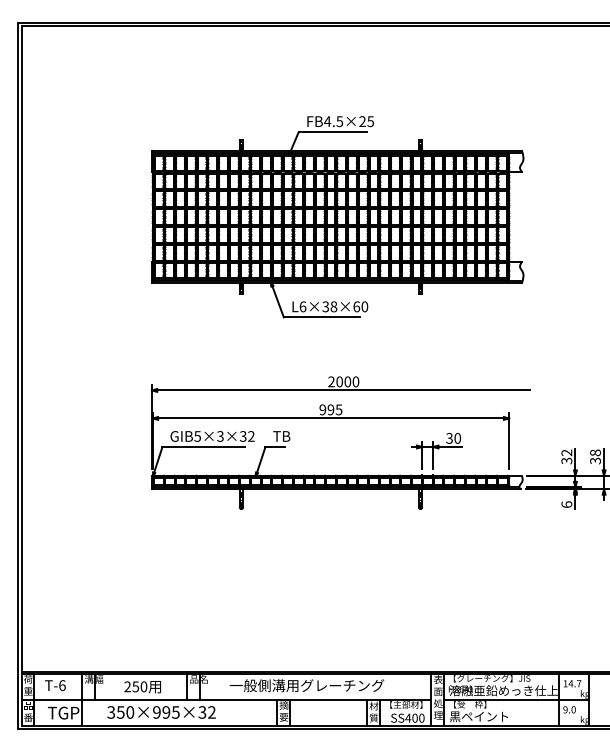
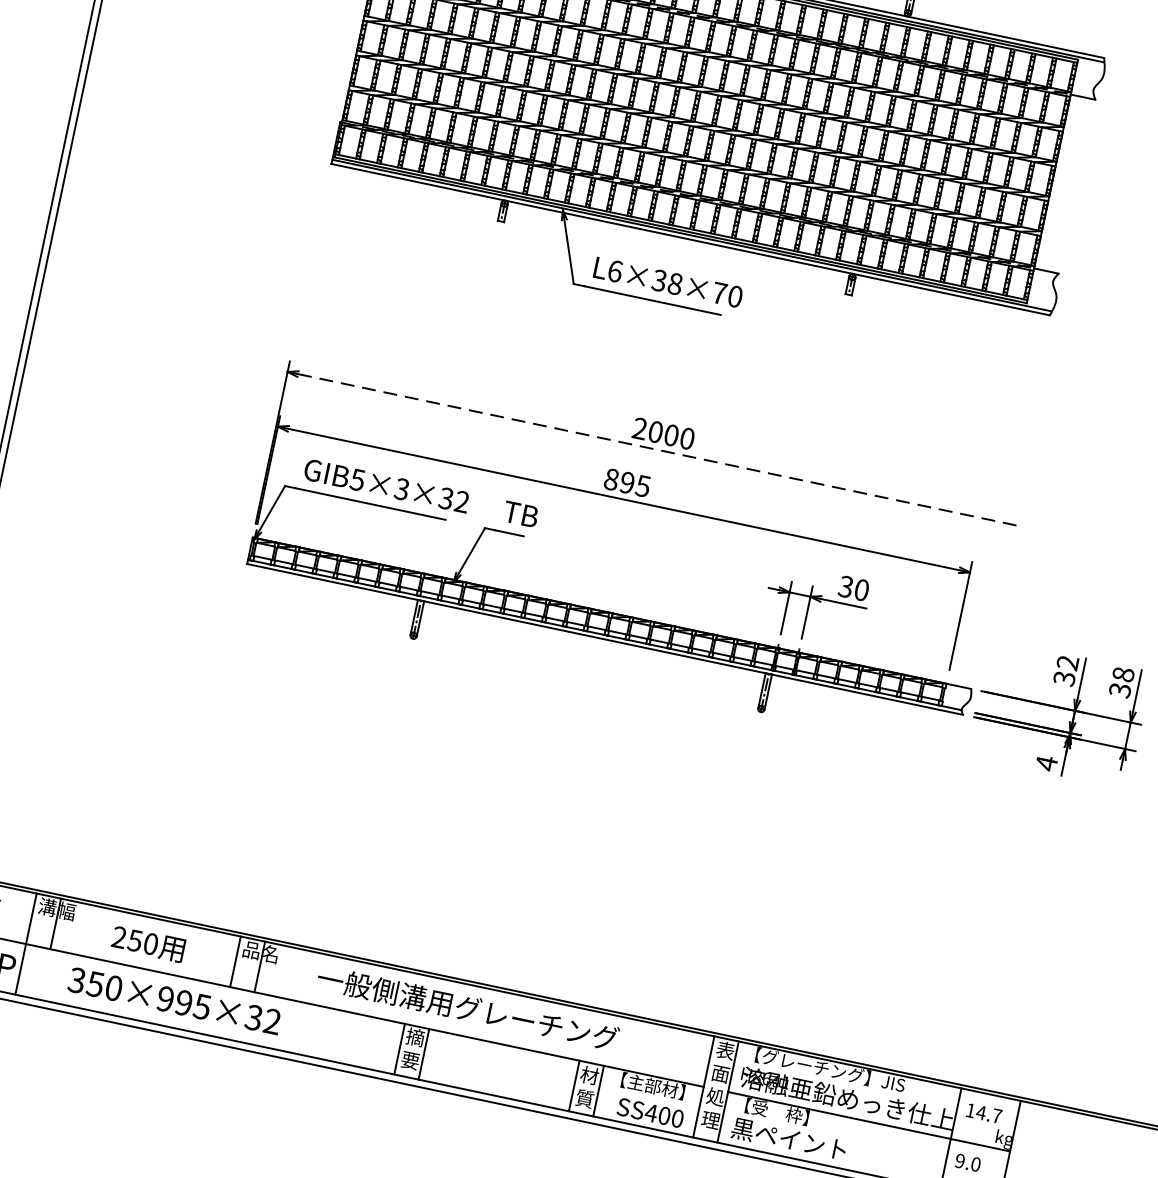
text: (356, 306) -> (719, 292), L6×38×60 -> L6×38×70
line: (343, 390) -> (659, 450), solid -> dashed
text: (322, 409) -> (611, 478), 995 -> 895
text: (566, 504) -> (1045, 762), 6 -> 4

